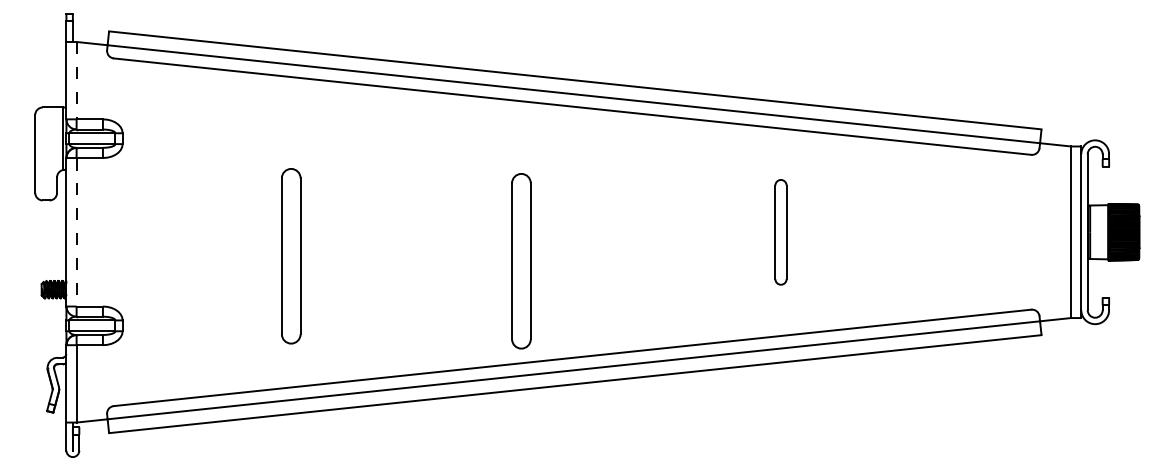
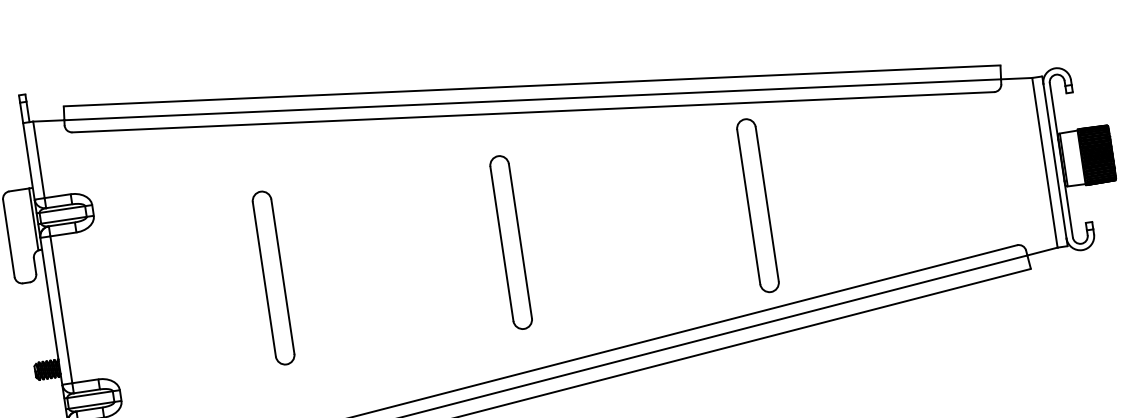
line: (76, 80) -> (38, 159), dashed -> solid
line: (76, 232) -> (61, 310), dashed -> solid
part: (780, 232) -> (757, 205), size x1.67
part: (291, 256) -> (273, 278), moved
part: (521, 261) -> (511, 242), moved

